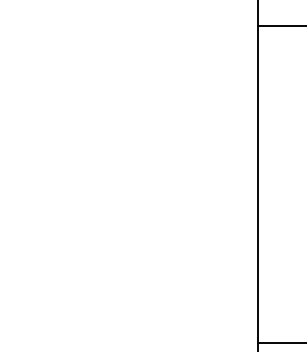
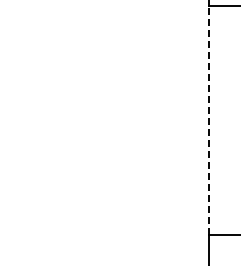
line: (258, 183) -> (209, 120), solid -> dashed

